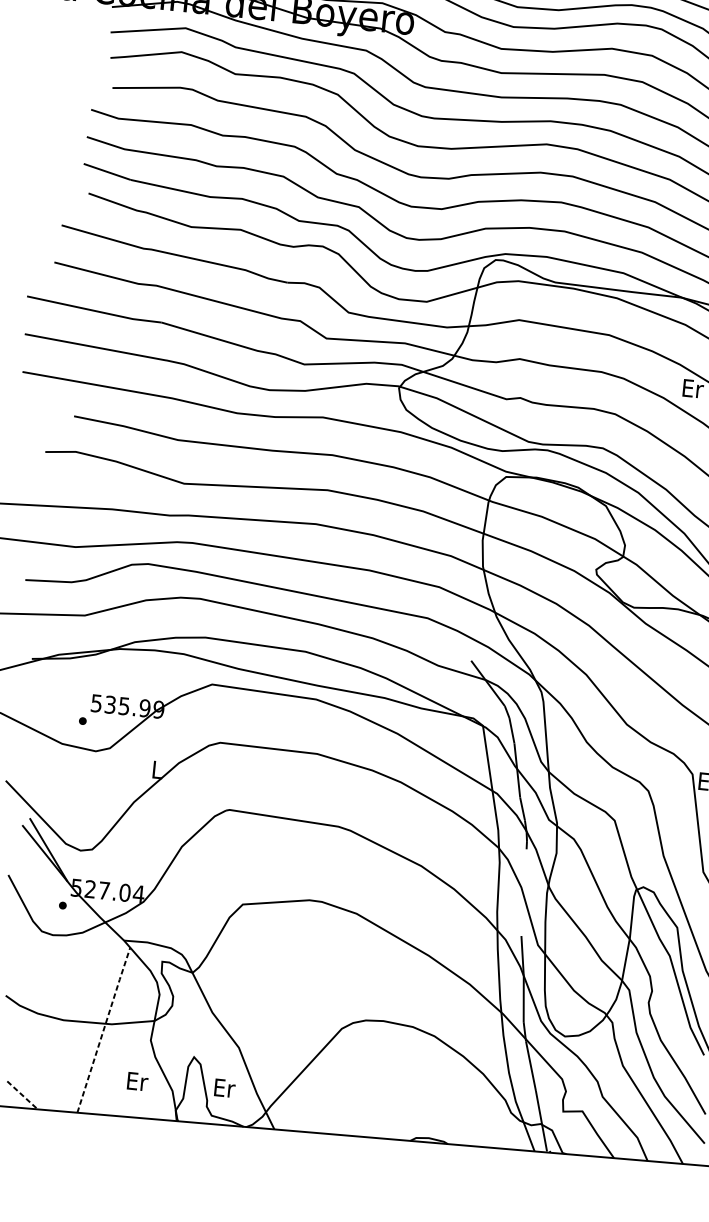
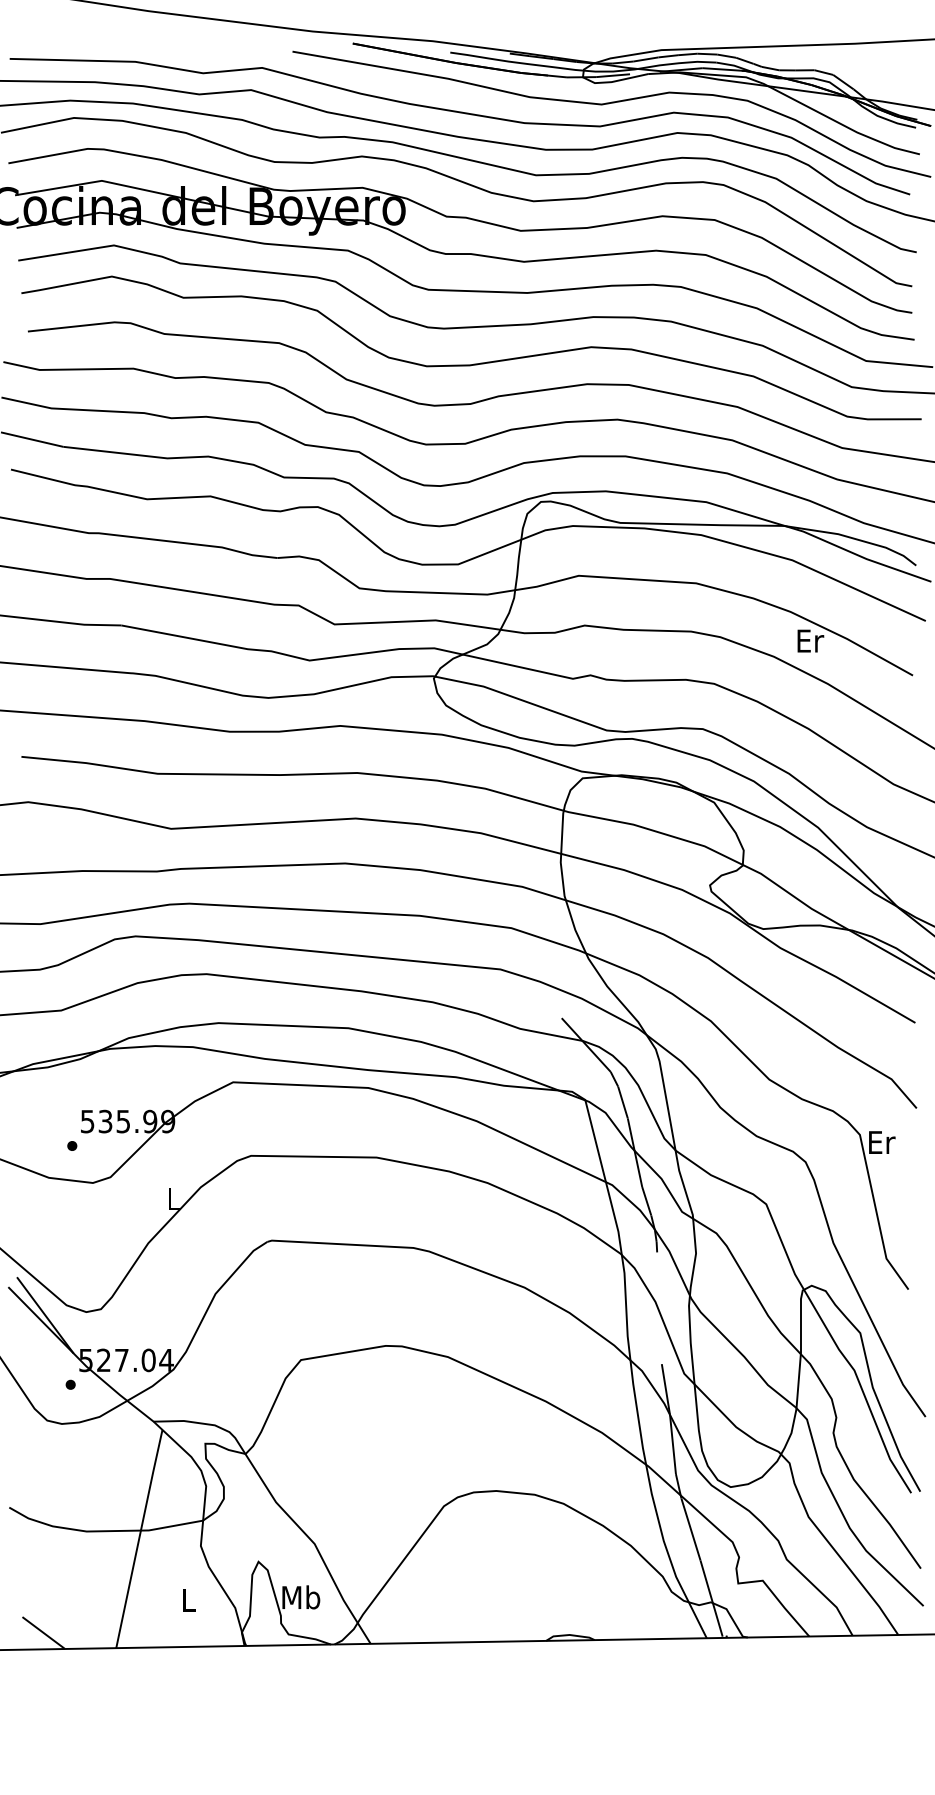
line: (104, 1029) -> (139, 1537), dashed -> solid
text: (137, 1081) -> (189, 1600), Er -> L
text: (224, 1088) -> (301, 1597), Er -> Mb
line: (22, 1095) -> (43, 1633), dashed -> solid

